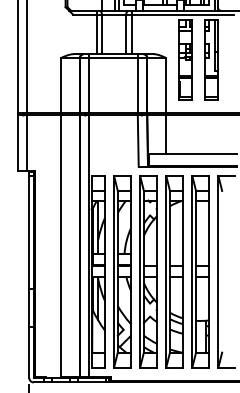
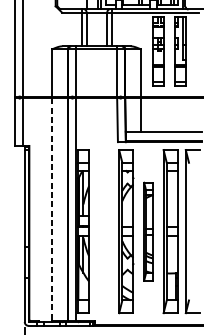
line: (61, 246) -> (52, 210), solid -> dashed
part: (122, 271) -> (104, 231), removed
part: (174, 271) -> (148, 231), size x0.6

